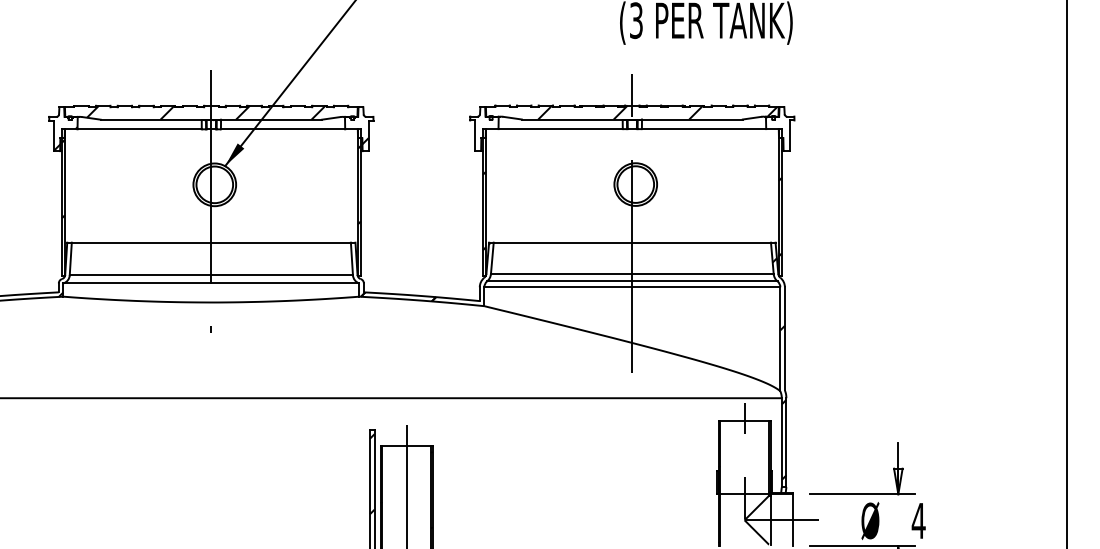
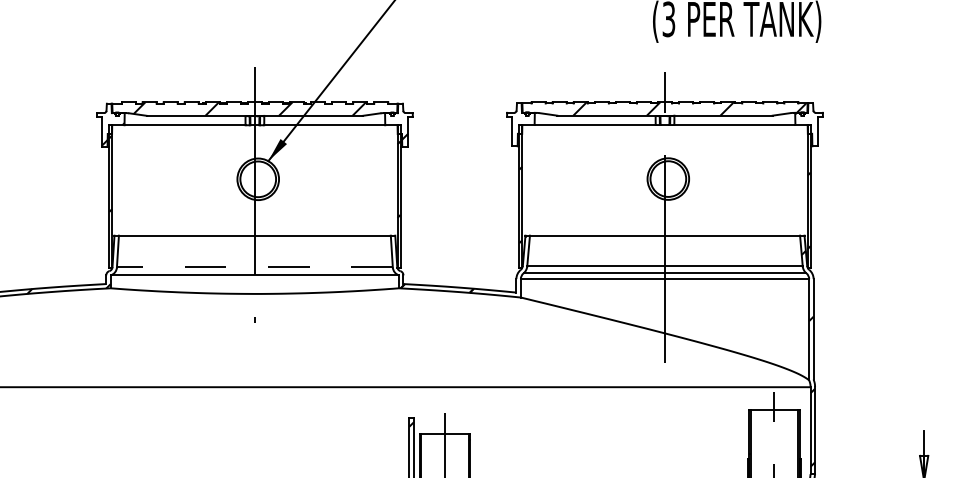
line: (211, 275) -> (255, 267), solid -> dashed

